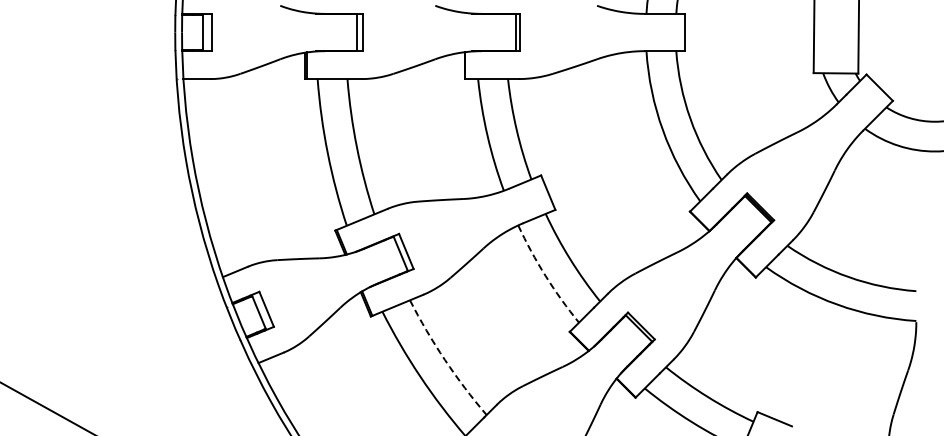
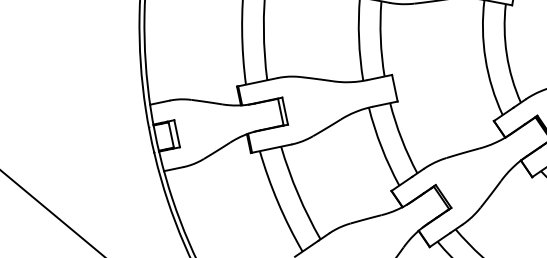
arc: (545, 275) -> (381, 147), dashed -> solid
arc: (444, 359) -> (297, 193), dashed -> solid

